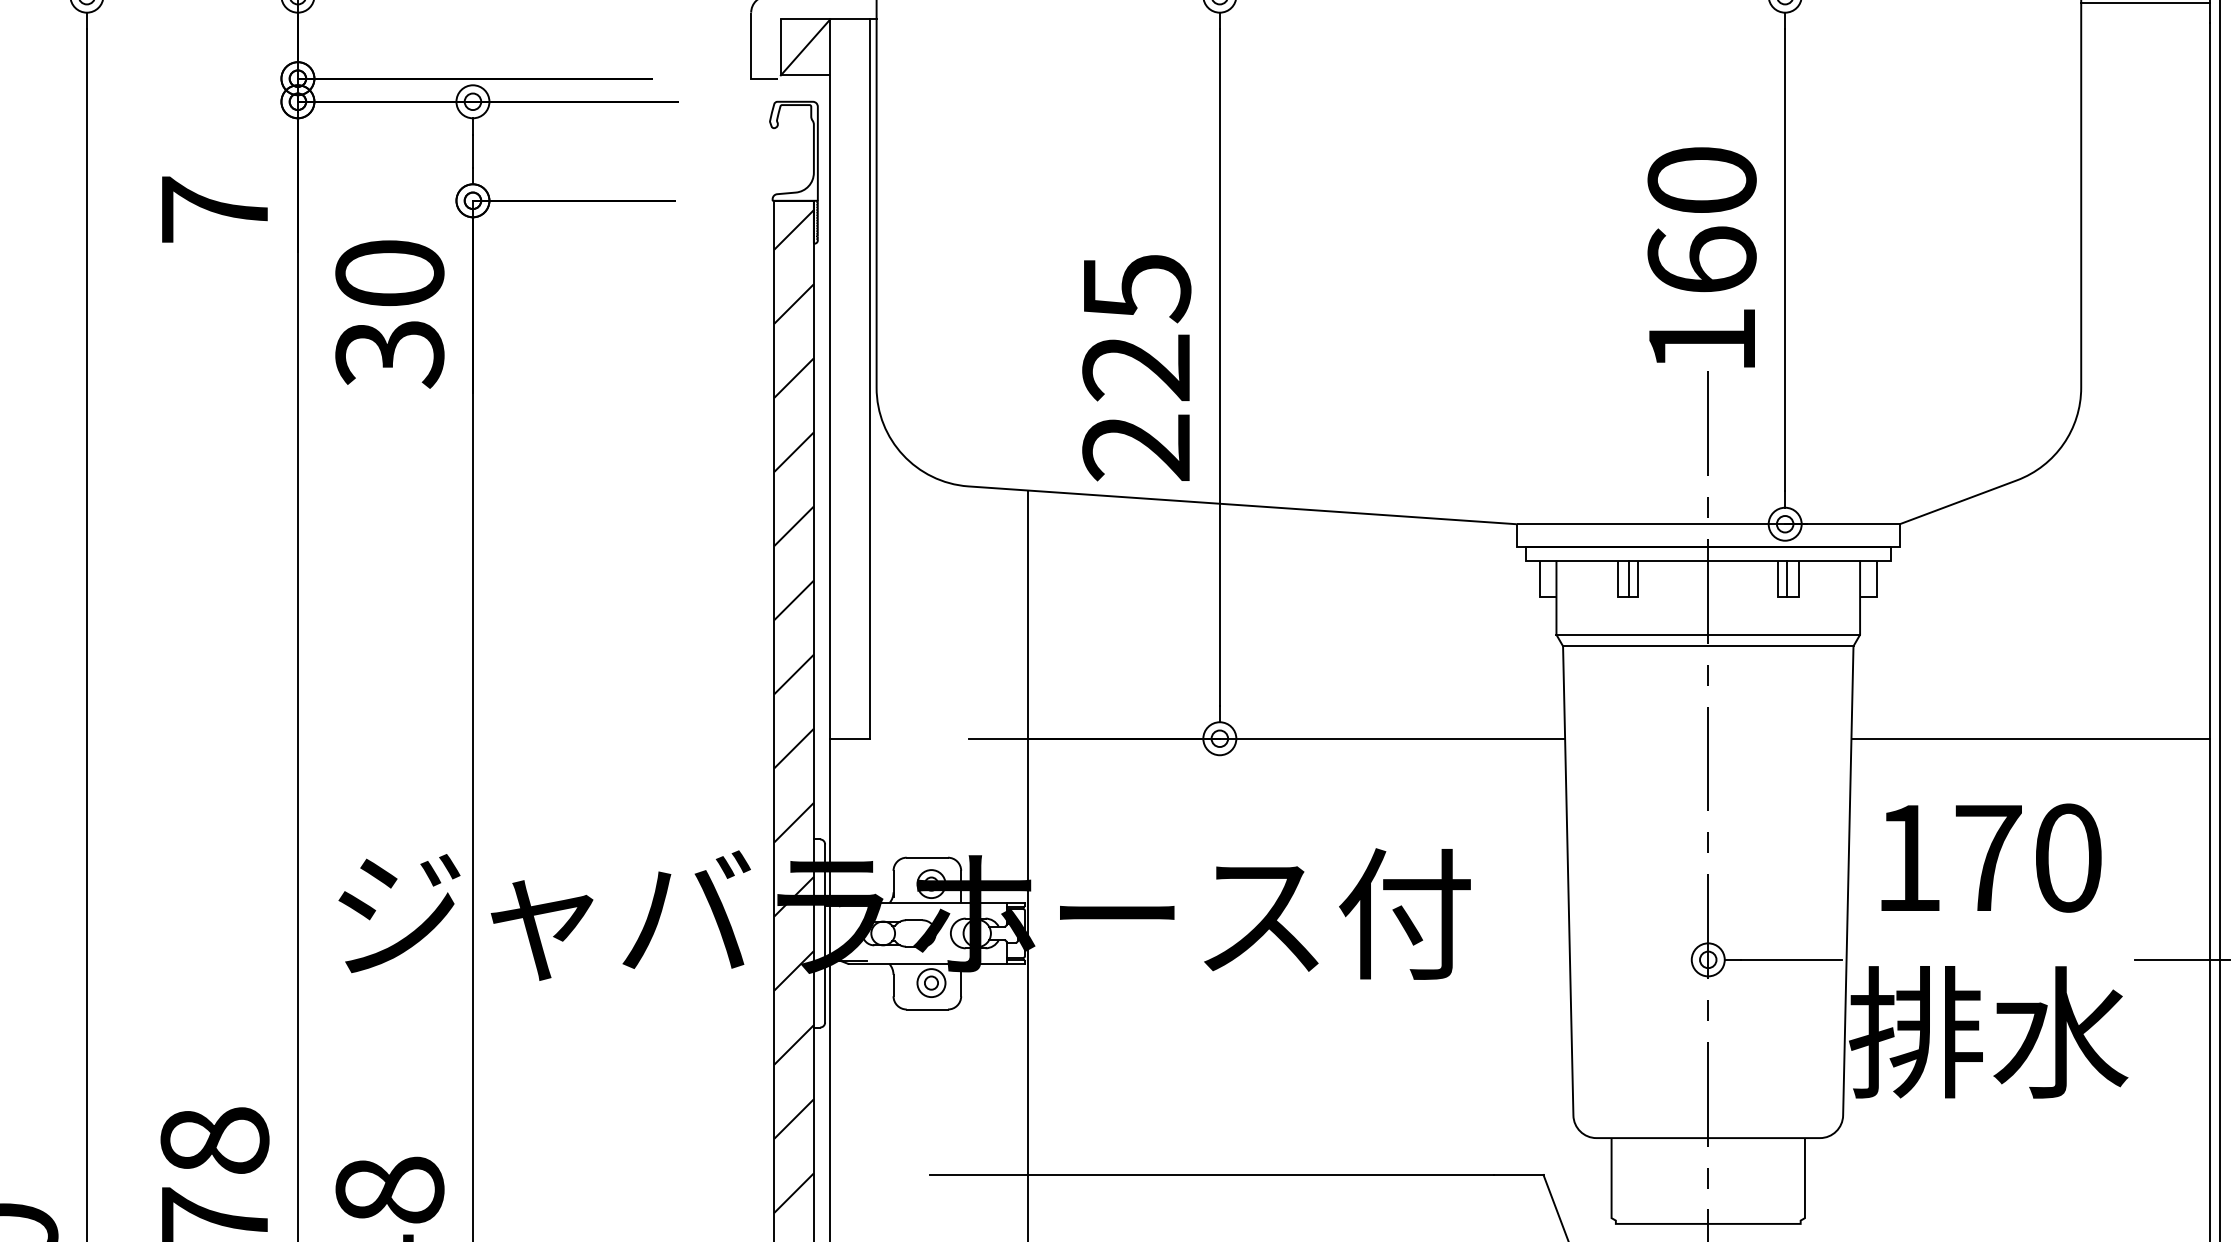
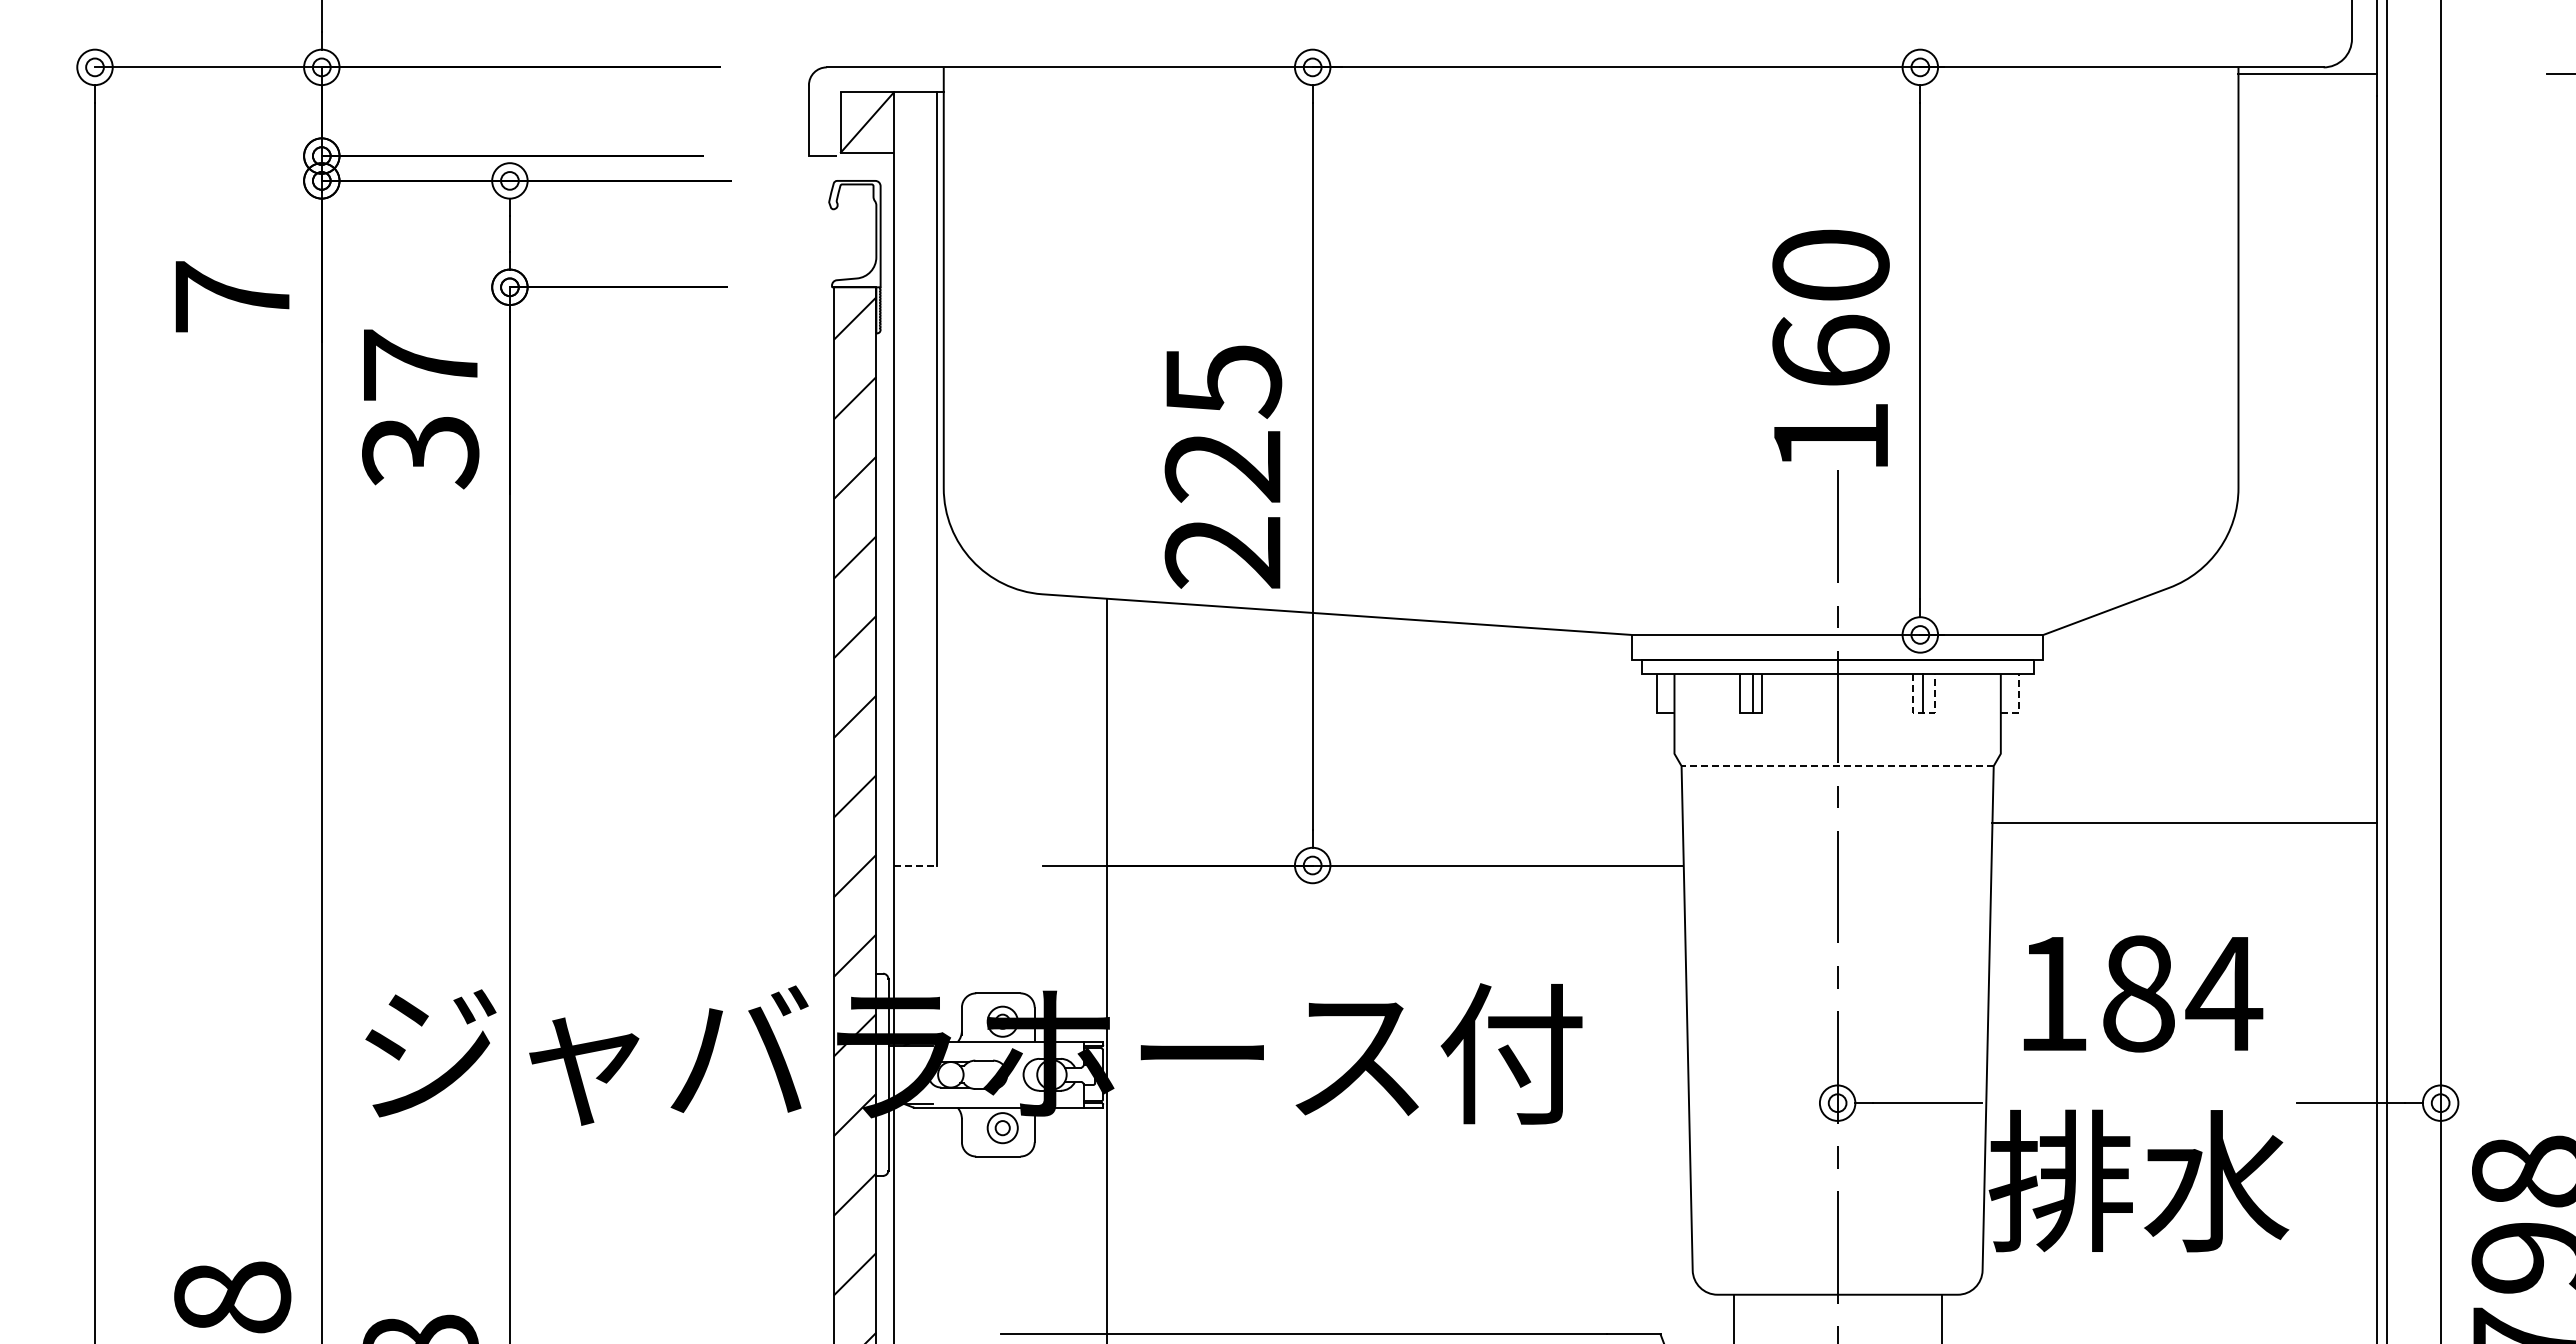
text: (389, 272) -> (420, 364), 30 -> 37
line: (1876, 587) -> (2018, 702), solid -> dashed
line: (1789, 597) -> (1924, 713), solid -> dashed
line: (1708, 634) -> (1837, 753), removed
line: (1708, 646) -> (1837, 766), solid -> dashed
line: (850, 738) -> (915, 865), solid -> dashed
line: (2030, 738) -> (2184, 822), moved
text: (2030, 857) -> (2183, 993), 170 -> 184

